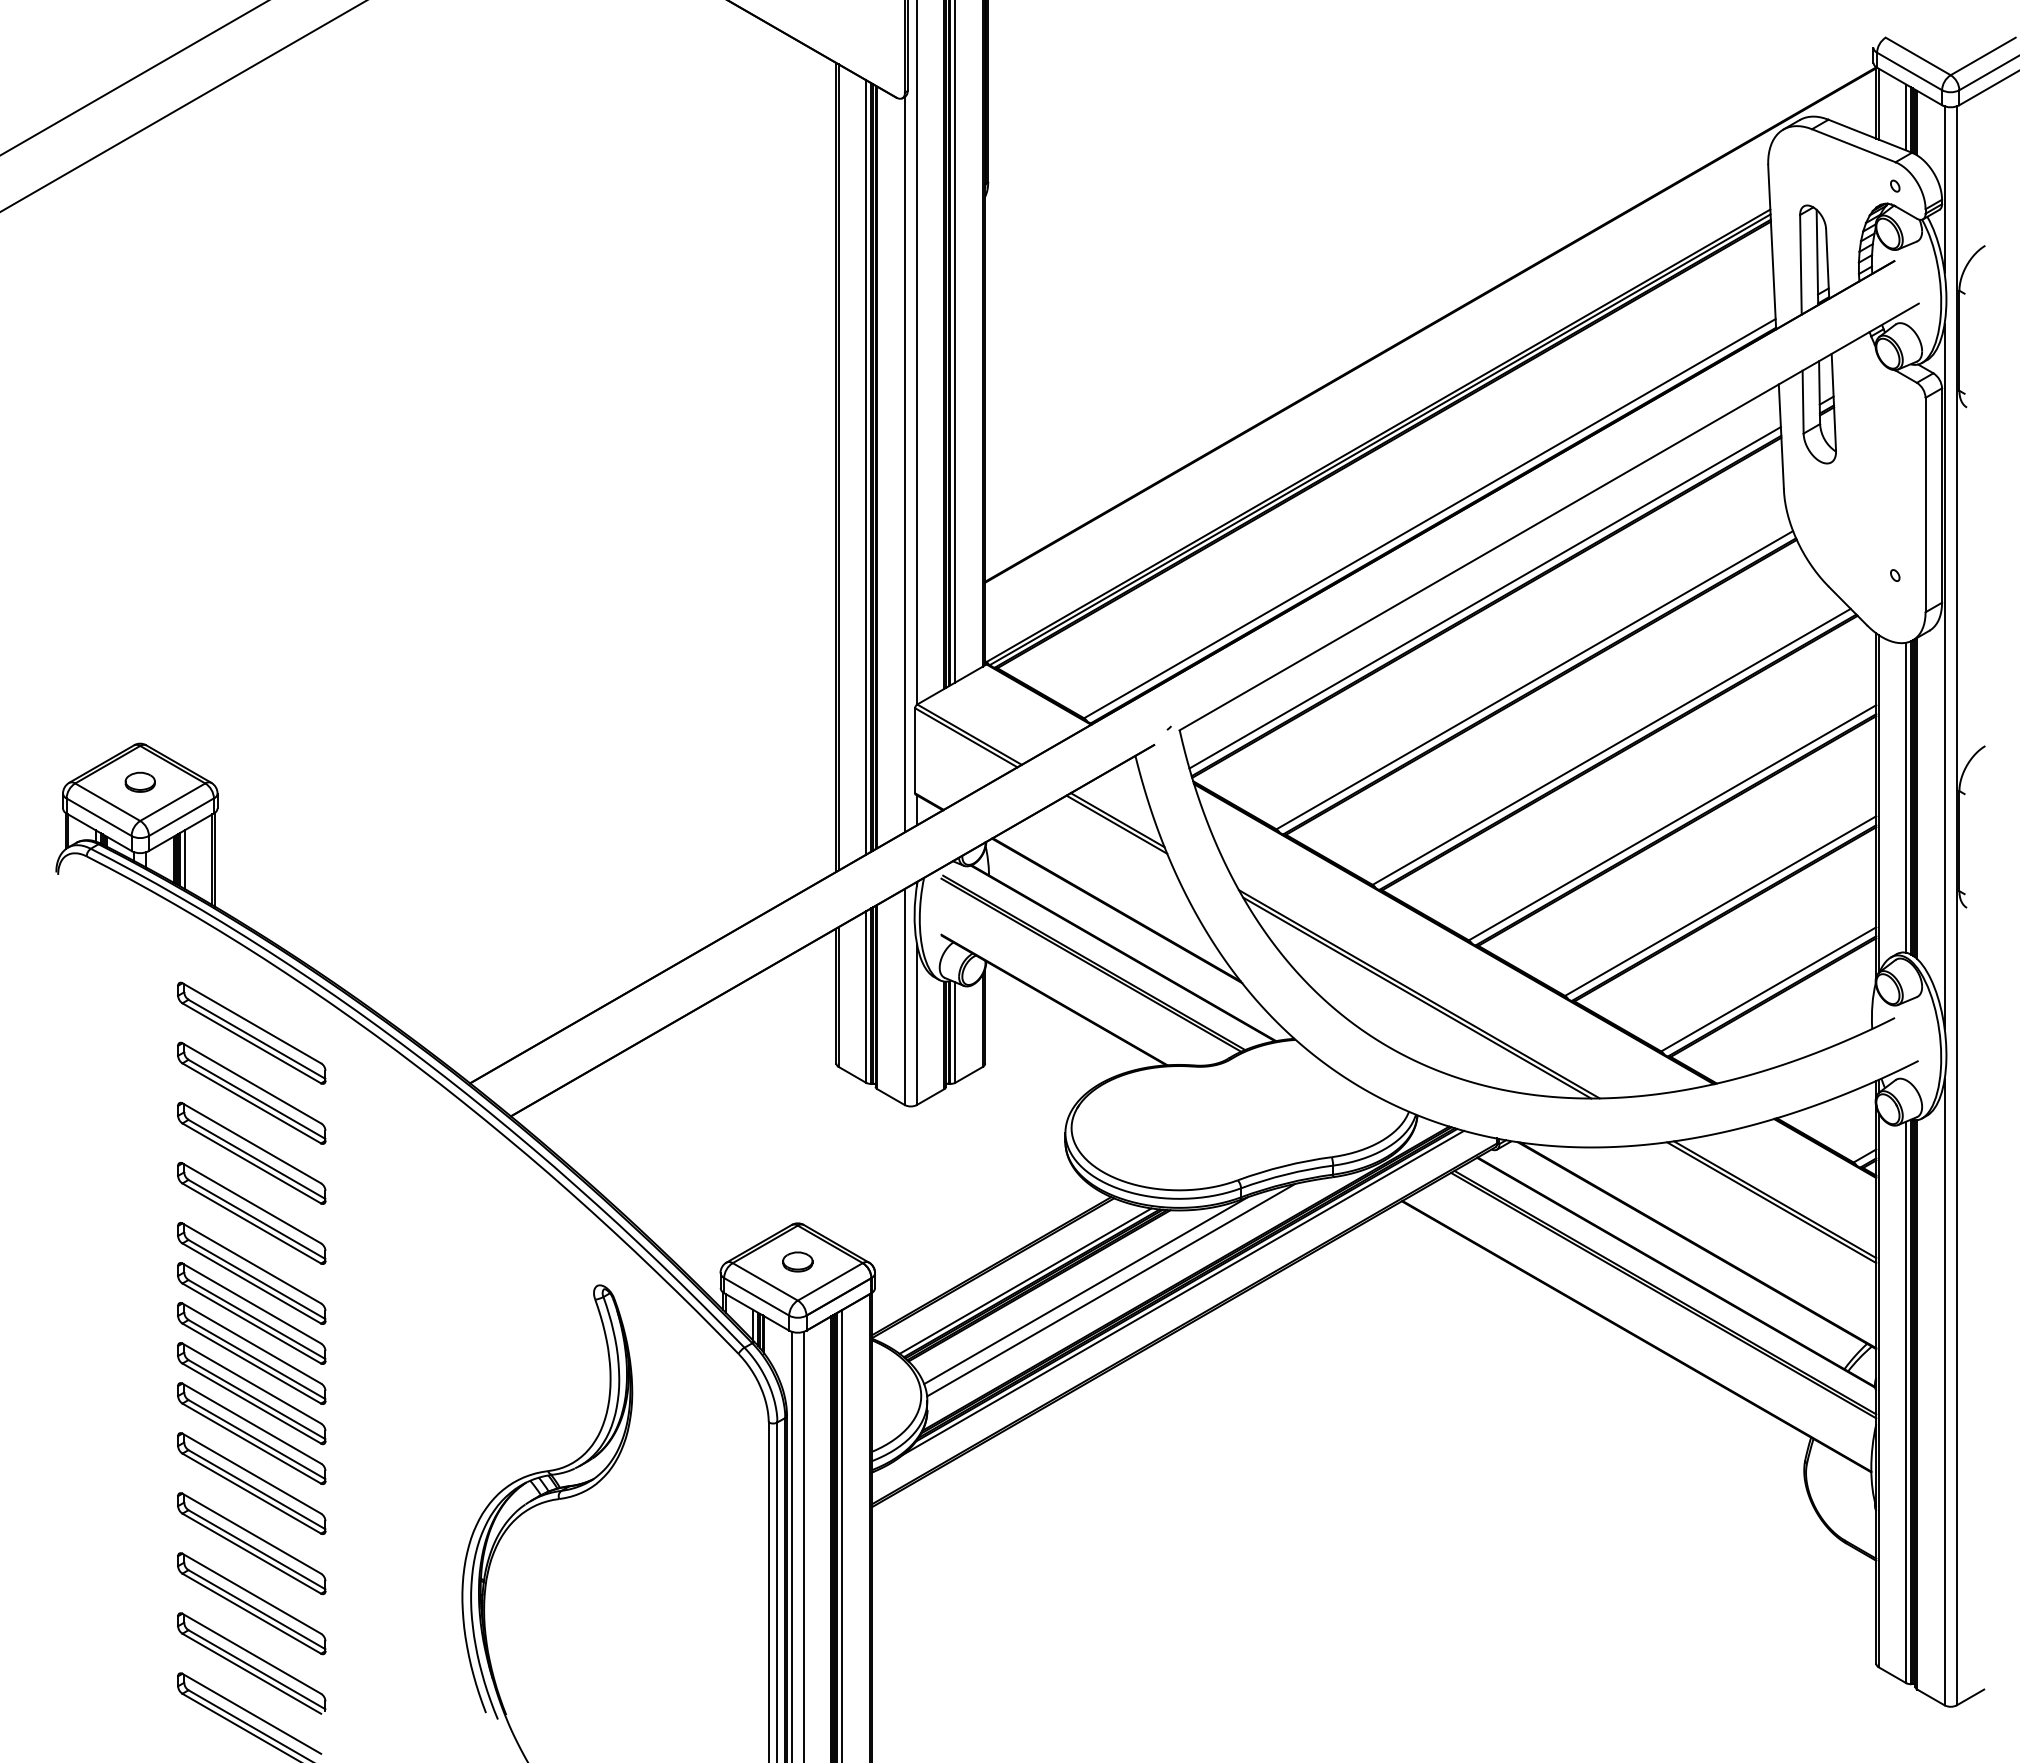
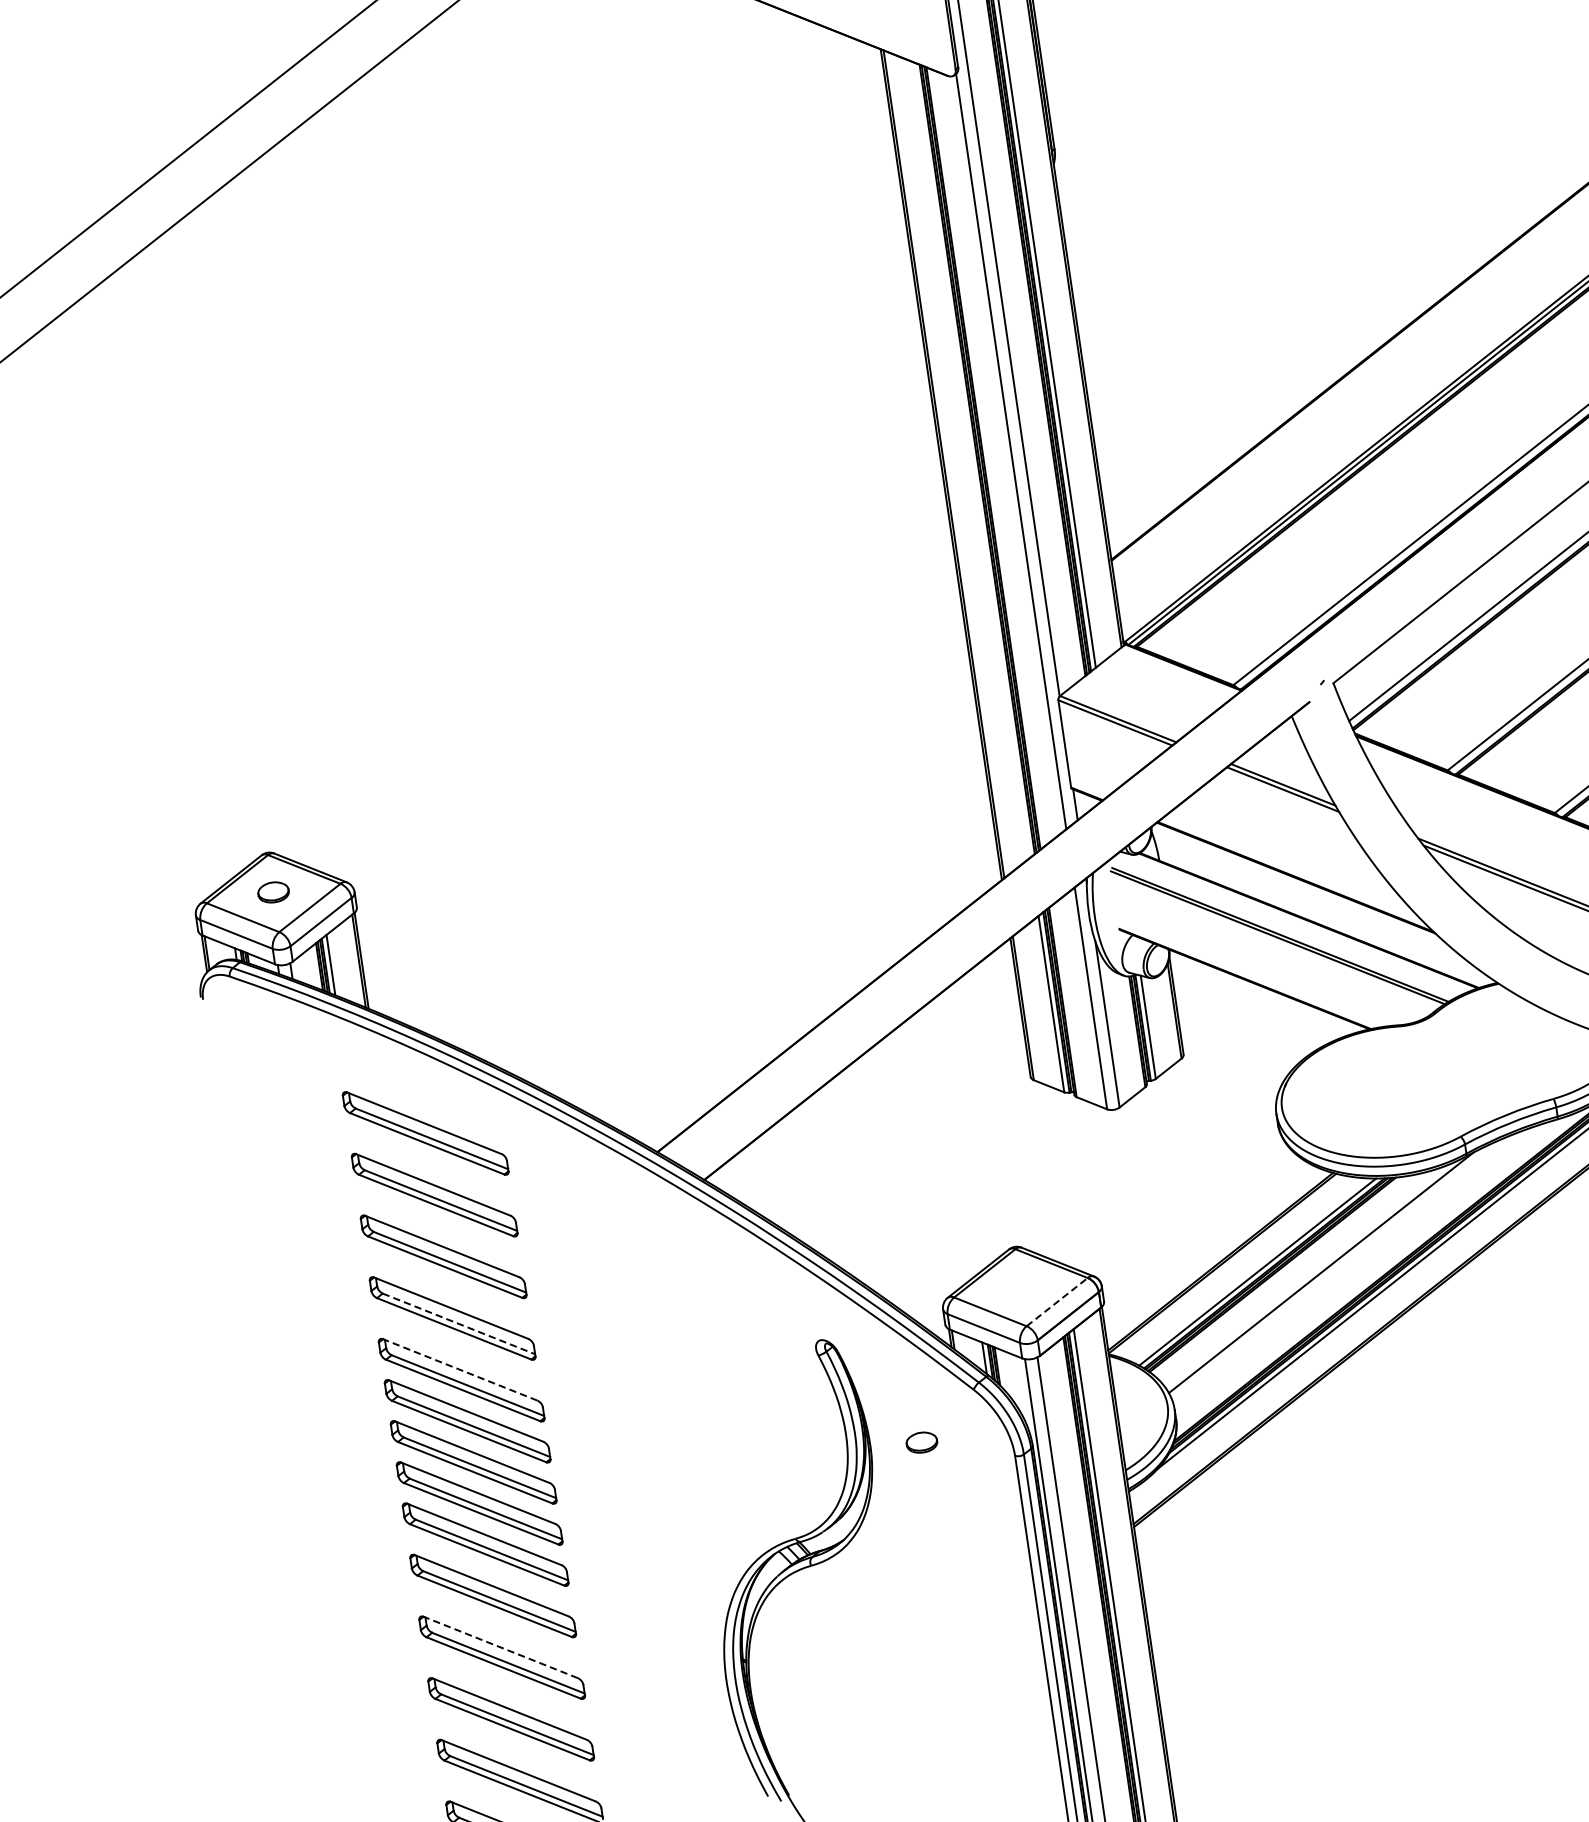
line: (866, 467) -> (972, 460), removed
line: (257, 1219) -> (459, 1323), solid -> dashed
part: (797, 1261) -> (921, 1442), moved
line: (251, 1263) -> (459, 1369), solid -> dashed
line: (830, 1281) -> (1057, 1301), solid -> dashed
line: (1111, 1289) -> (1347, 1267), removed
line: (251, 1533) -> (500, 1647), solid -> dashed

